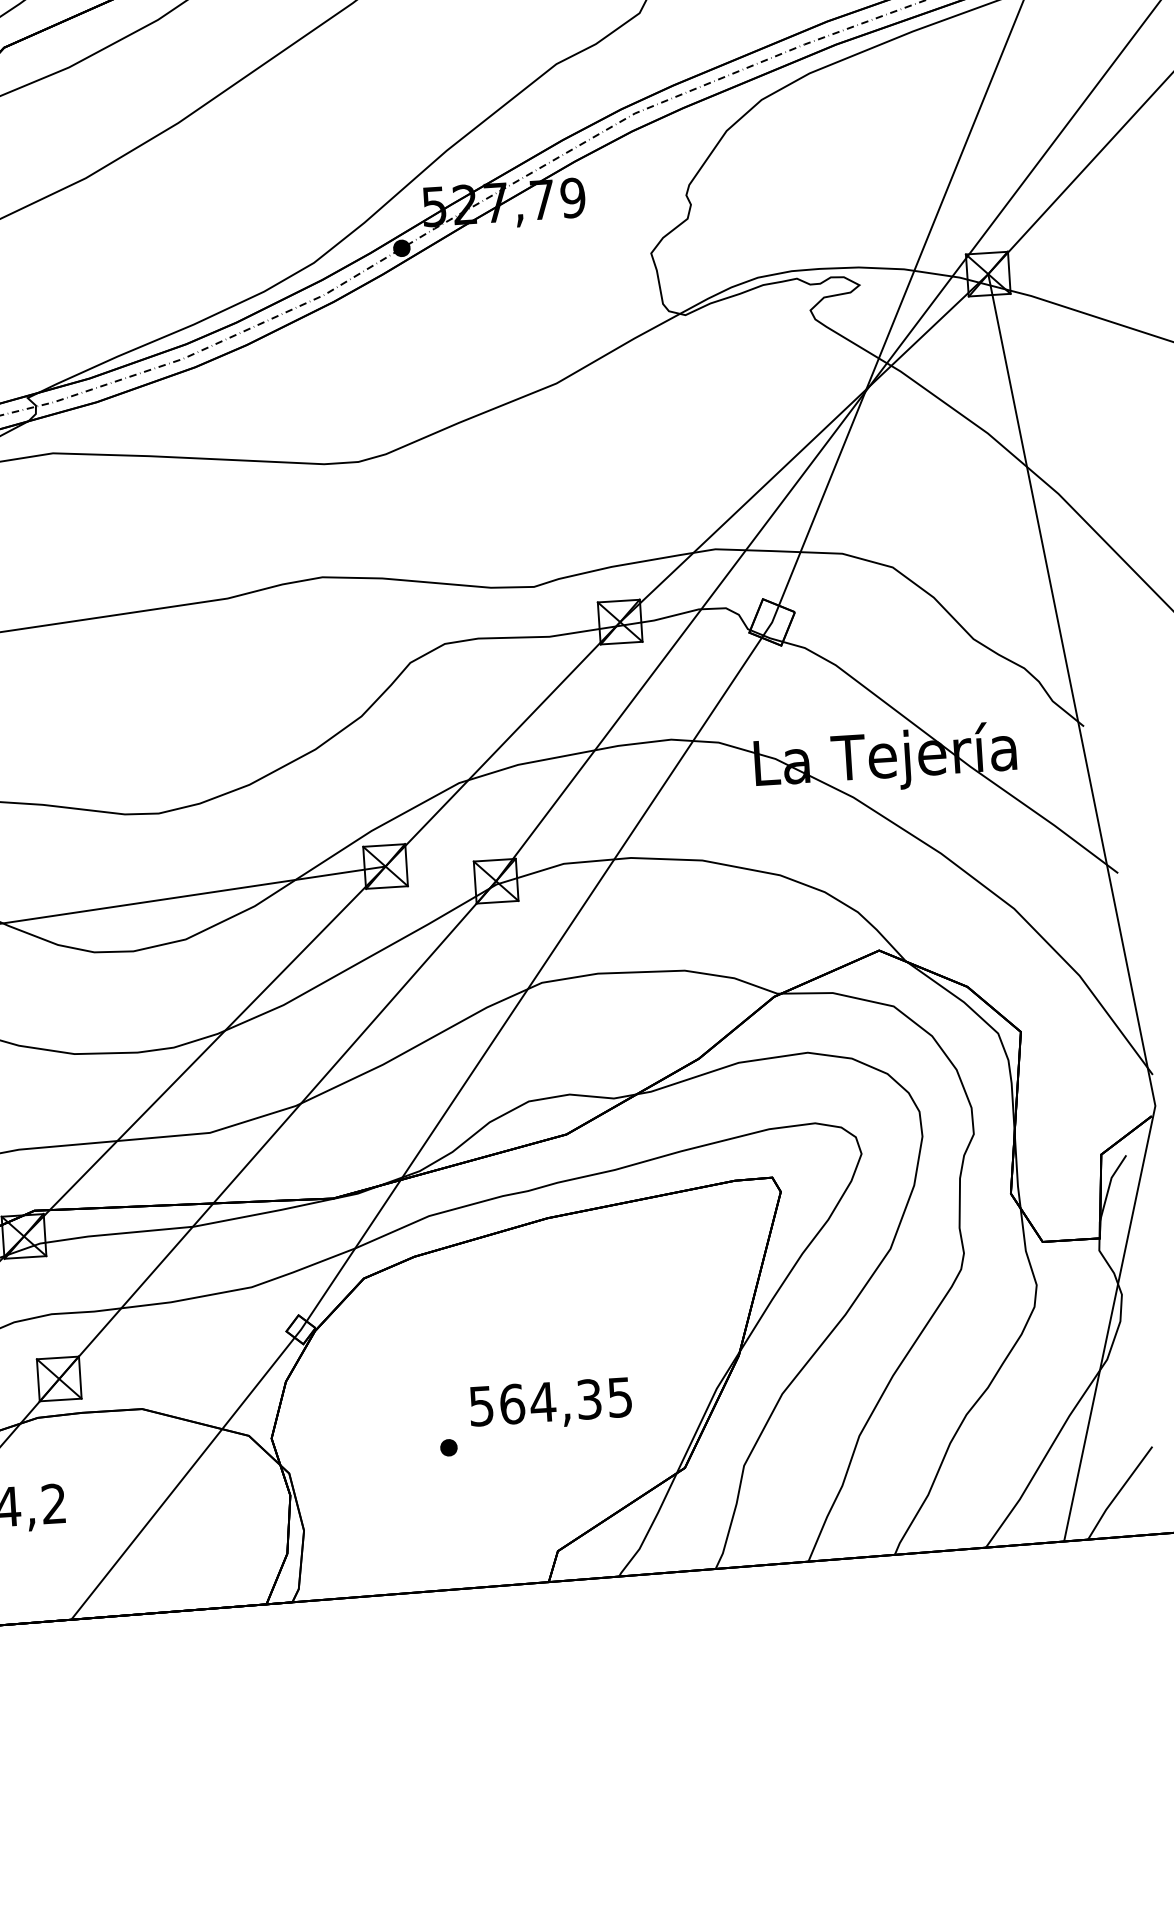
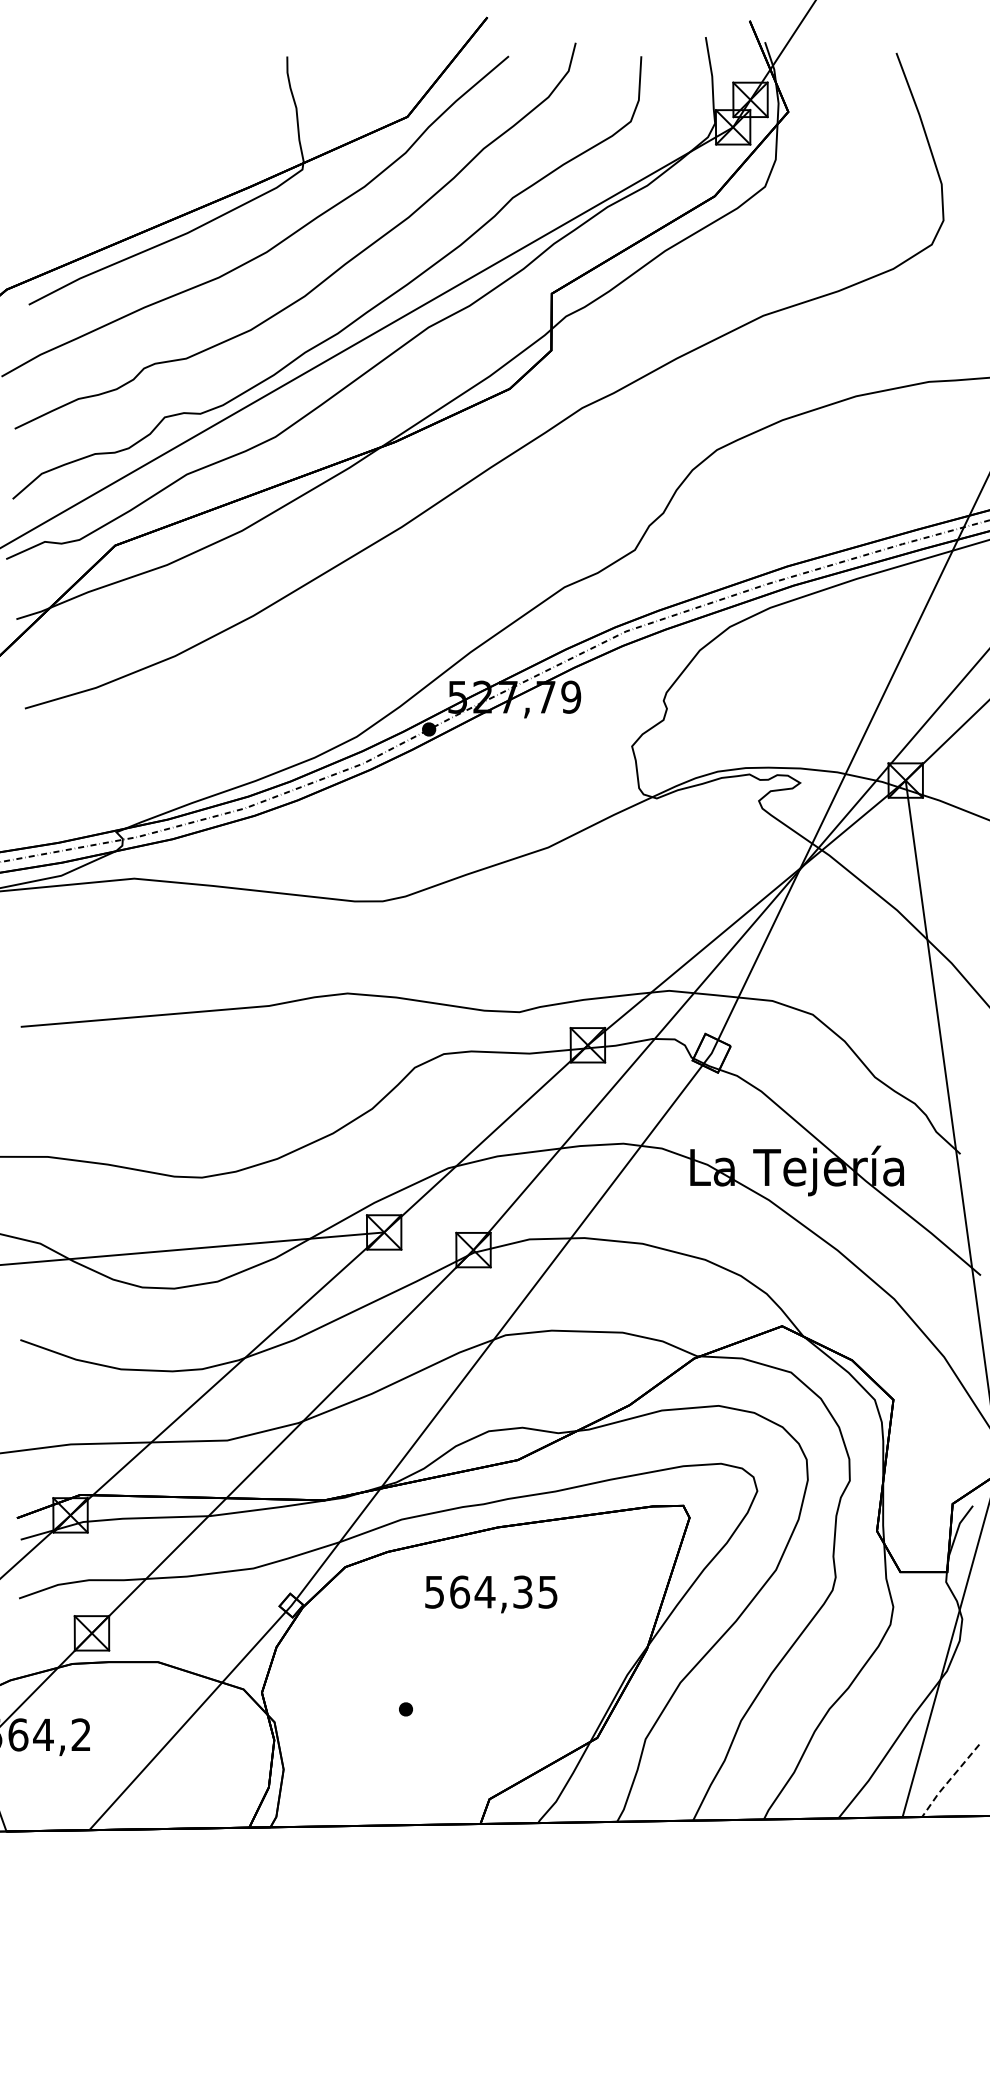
text: (551, 1404) -> (491, 1594), moved
line: (1118, 1492) -> (949, 1780), solid -> dashed

